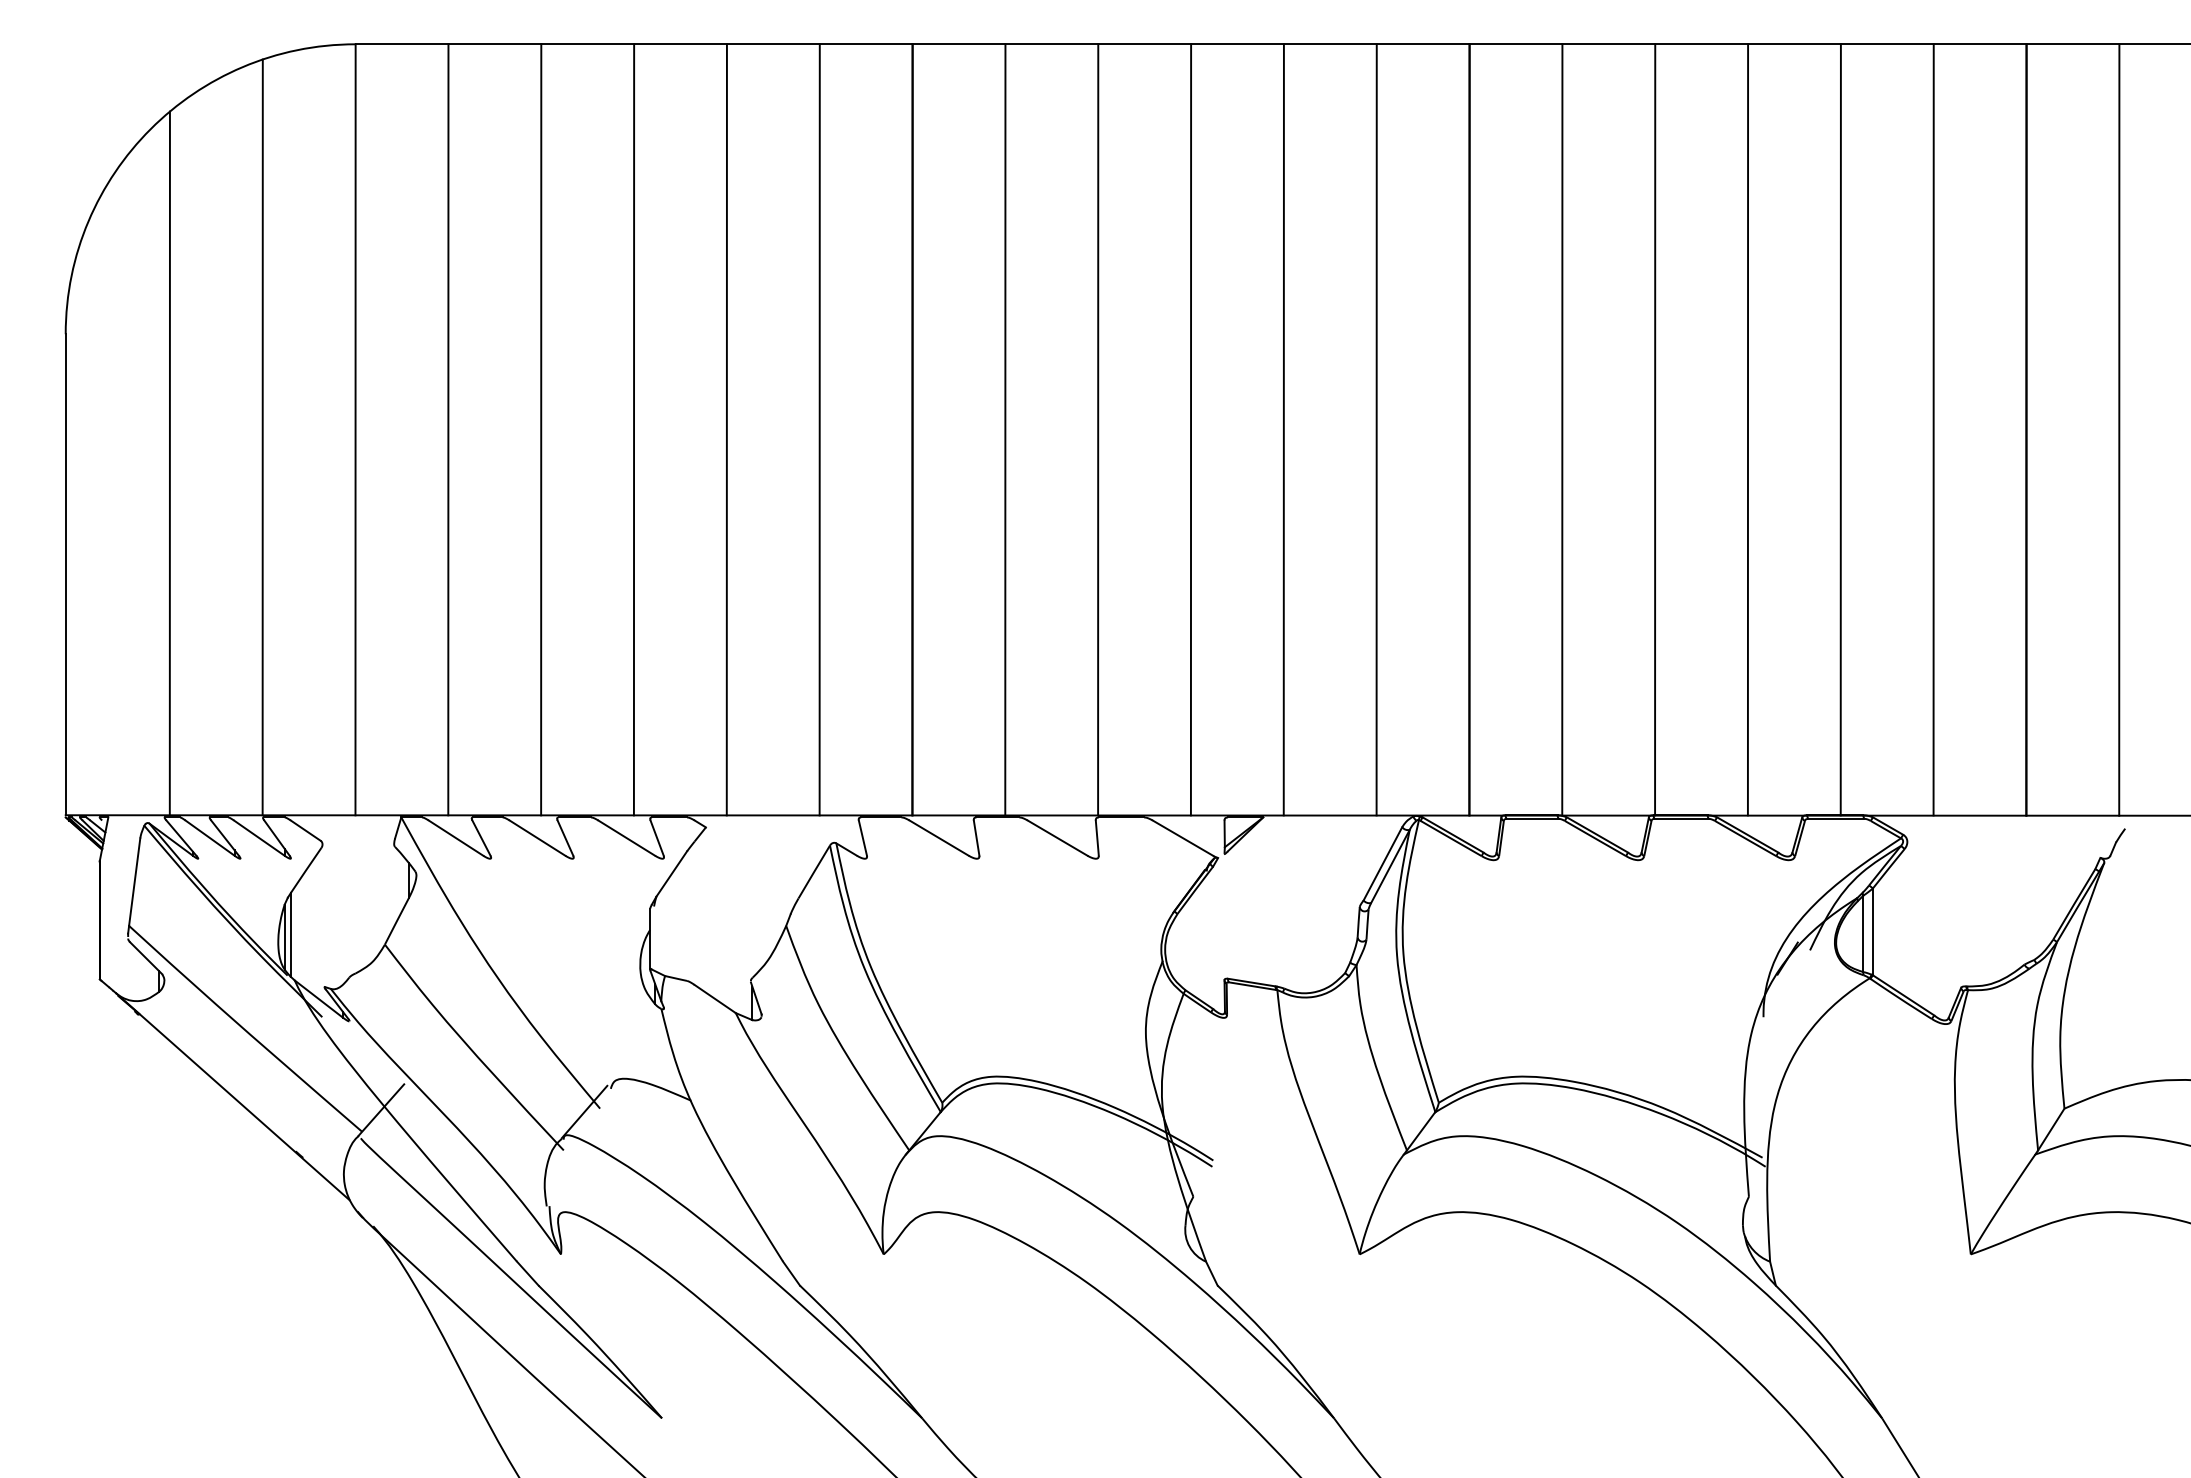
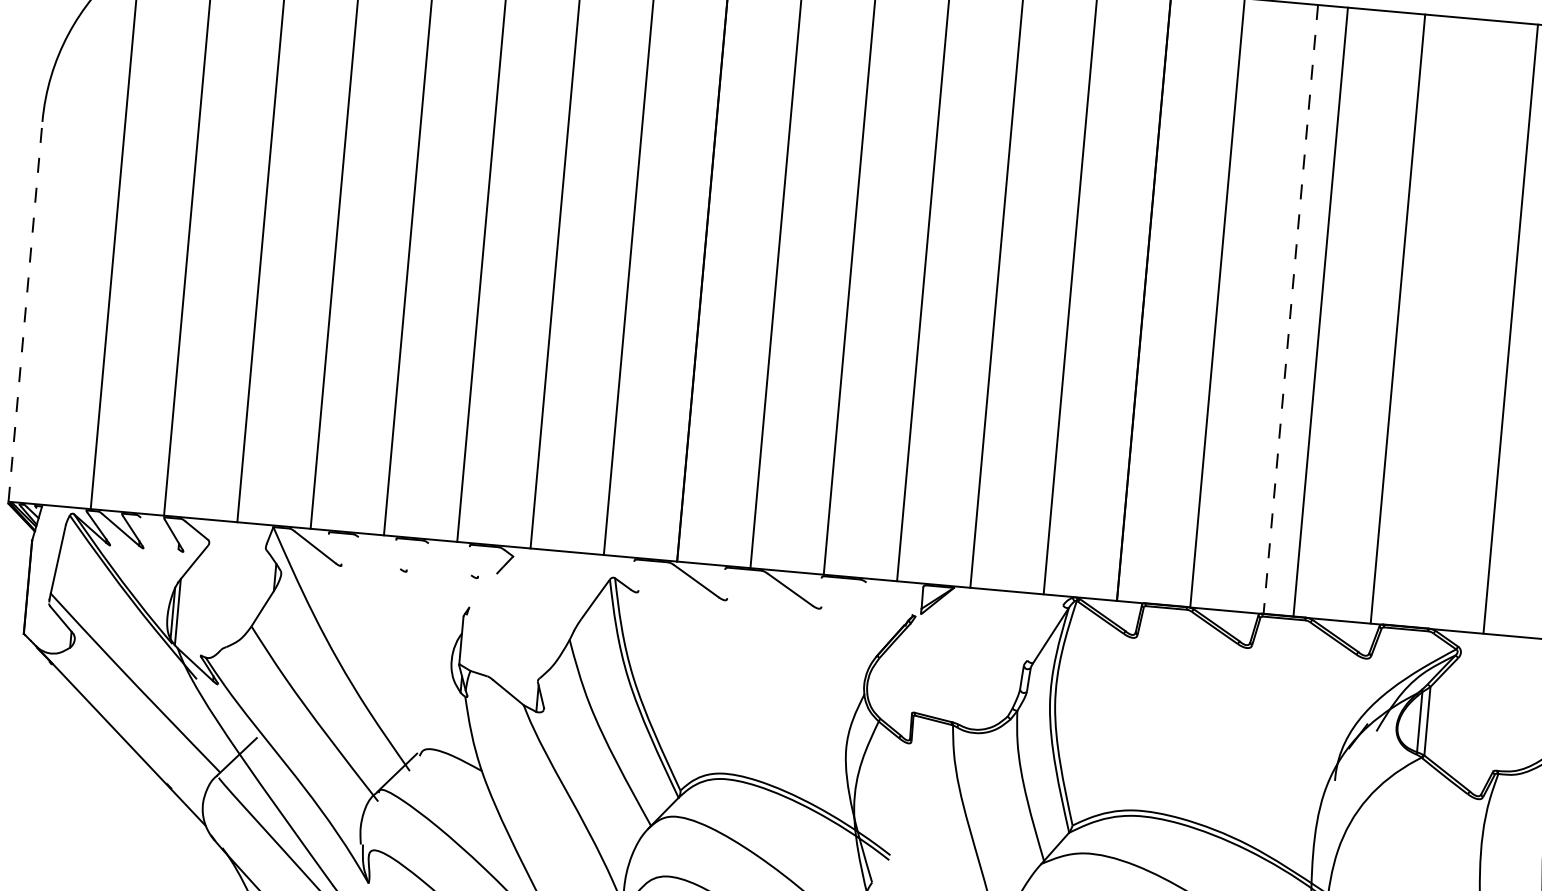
line: (1655, 429) -> (1291, 309), solid -> dashed
line: (1747, 429) -> (1320, 311), moved
line: (1840, 429) -> (1397, 318), moved
line: (65, 574) -> (25, 311), solid -> dashed
line: (259, 837) -> (160, 532), removed
line: (481, 837) -> (335, 548), removed
line: (537, 837) -> (379, 552), removed
line: (565, 837) -> (401, 554), removed
line: (626, 837) -> (449, 558), removed
line: (656, 837) -> (473, 560), removed
line: (862, 837) -> (636, 575), removed
line: (976, 837) -> (726, 583), removed
line: (1096, 837) -> (820, 591), removed
line: (1182, 837) -> (888, 598), removed
line: (1382, 863) -> (1044, 632), removed
line: (671, 873) -> (482, 590), removed

